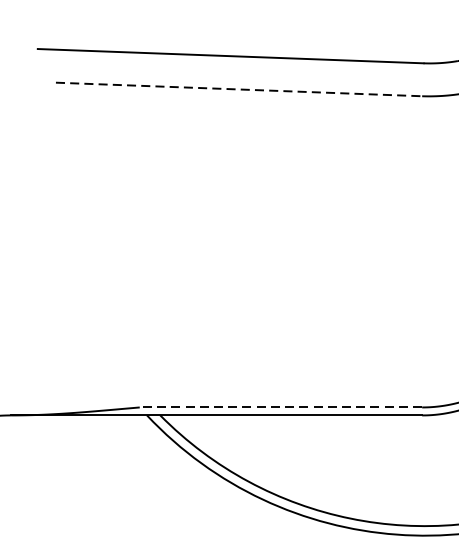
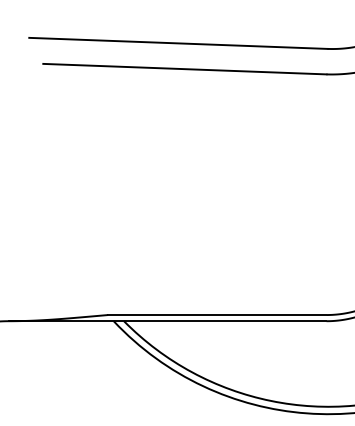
line: (238, 89) -> (184, 69), dashed -> solid
line: (279, 408) -> (216, 315), dashed -> solid

